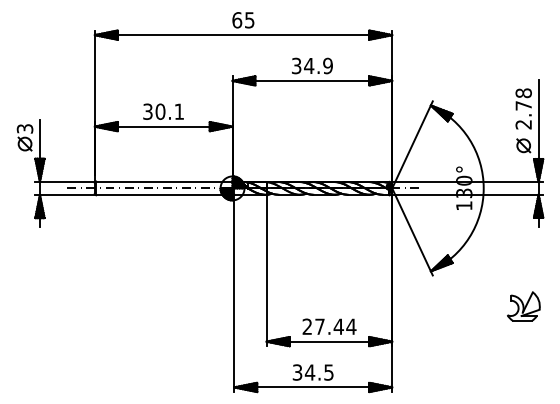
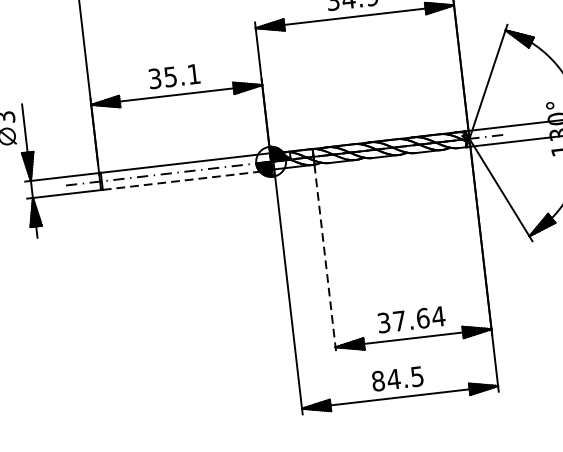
text: (160, 111) -> (170, 76), 30.1 -> 35.1
line: (164, 195) -> (187, 180), solid -> dashed
line: (266, 270) -> (325, 258), solid -> dashed
text: (322, 326) -> (402, 320), 27.44 -> 37.64
text: (297, 372) -> (378, 381), 34.5 -> 84.5

